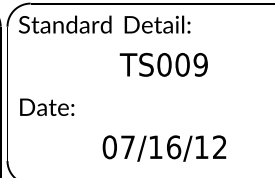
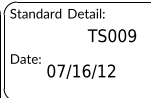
text: (162, 64) -> (111, 35), moved
text: (164, 148) -> (81, 71), moved

